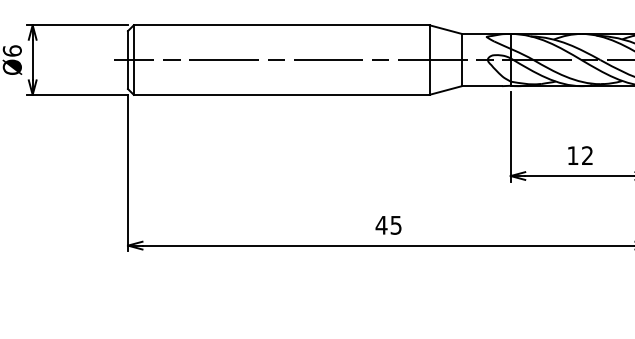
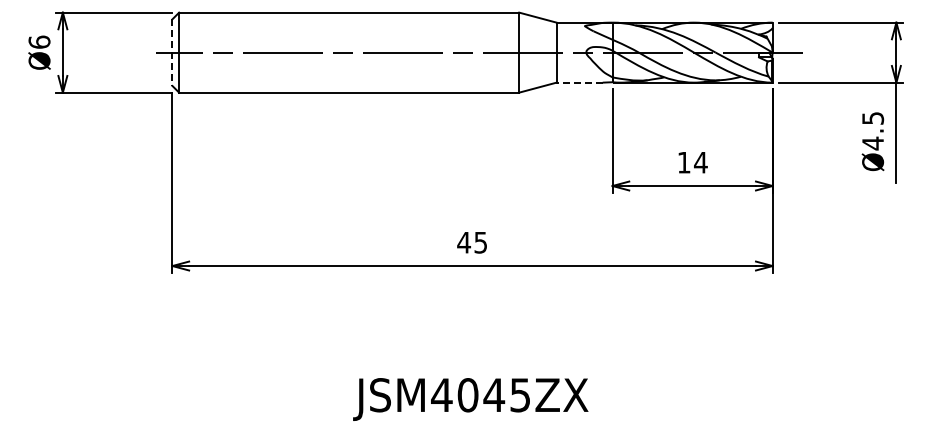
line: (128, 60) -> (172, 53), solid -> dashed
line: (481, 86) -> (579, 82), solid -> dashed
text: (587, 155) -> (700, 162), 12 -> 14

